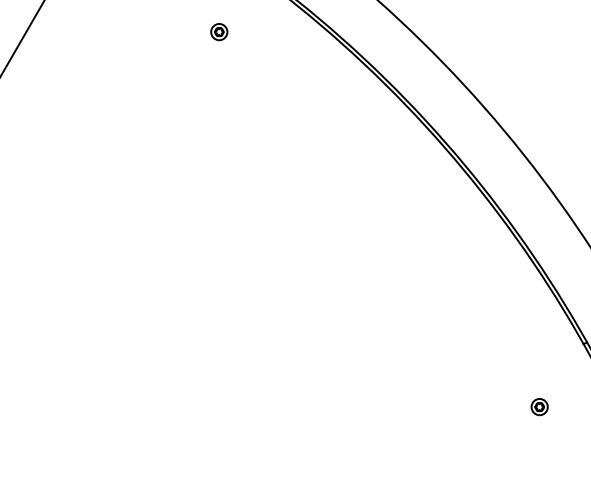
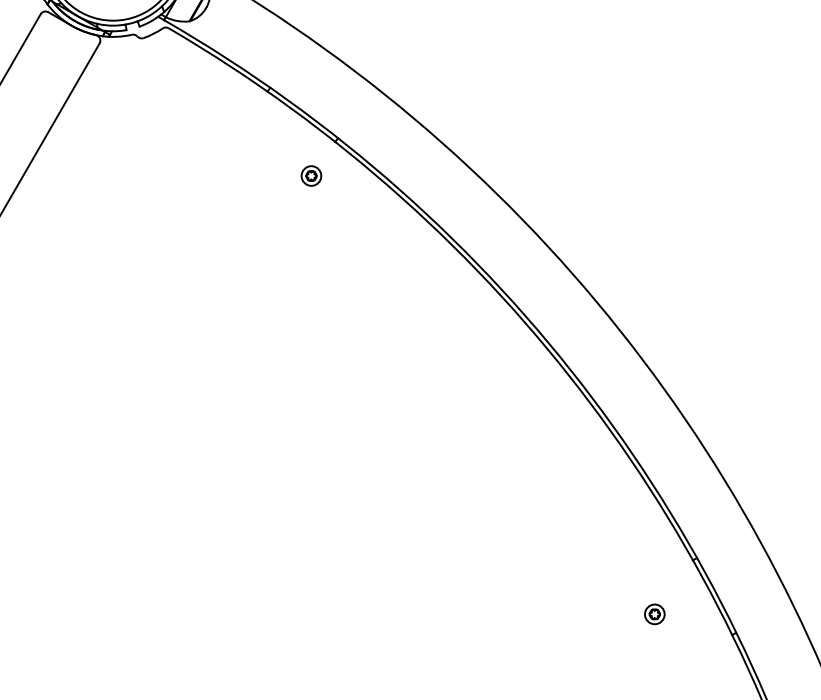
part: (219, 31) -> (311, 175), moved
part: (539, 407) -> (654, 614), moved

